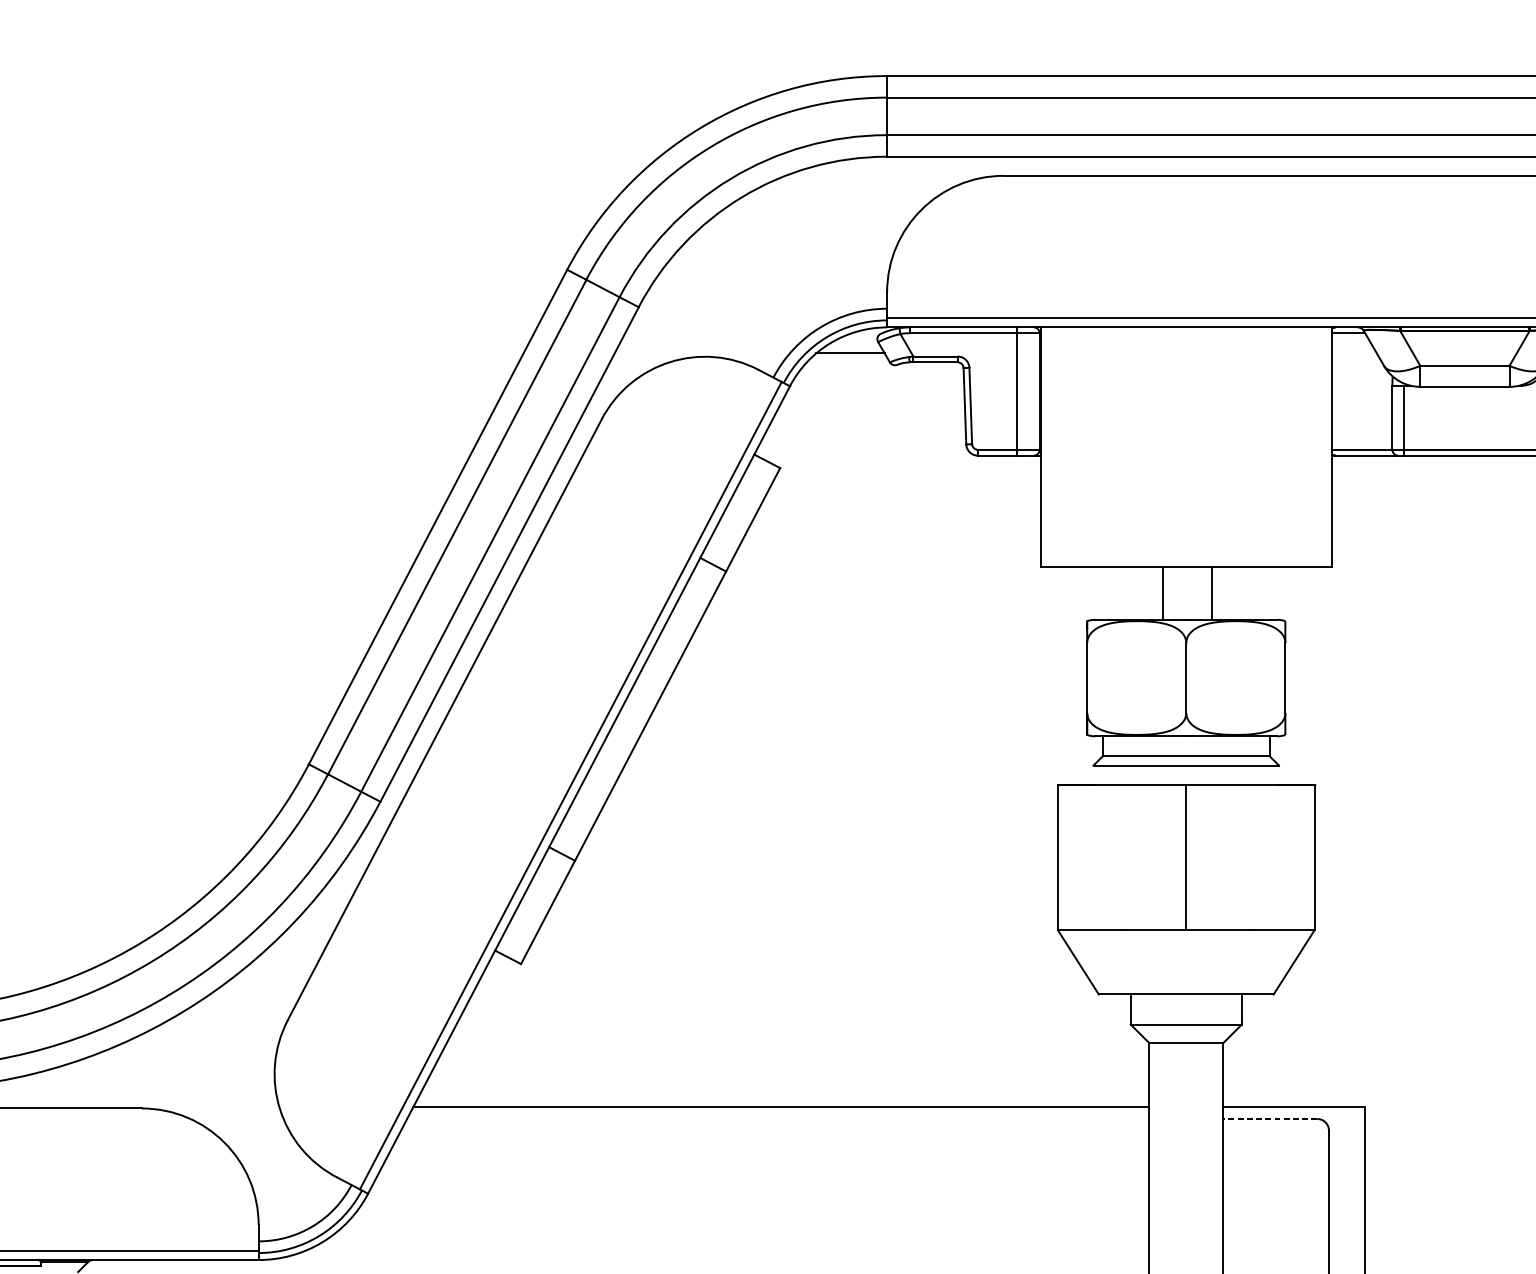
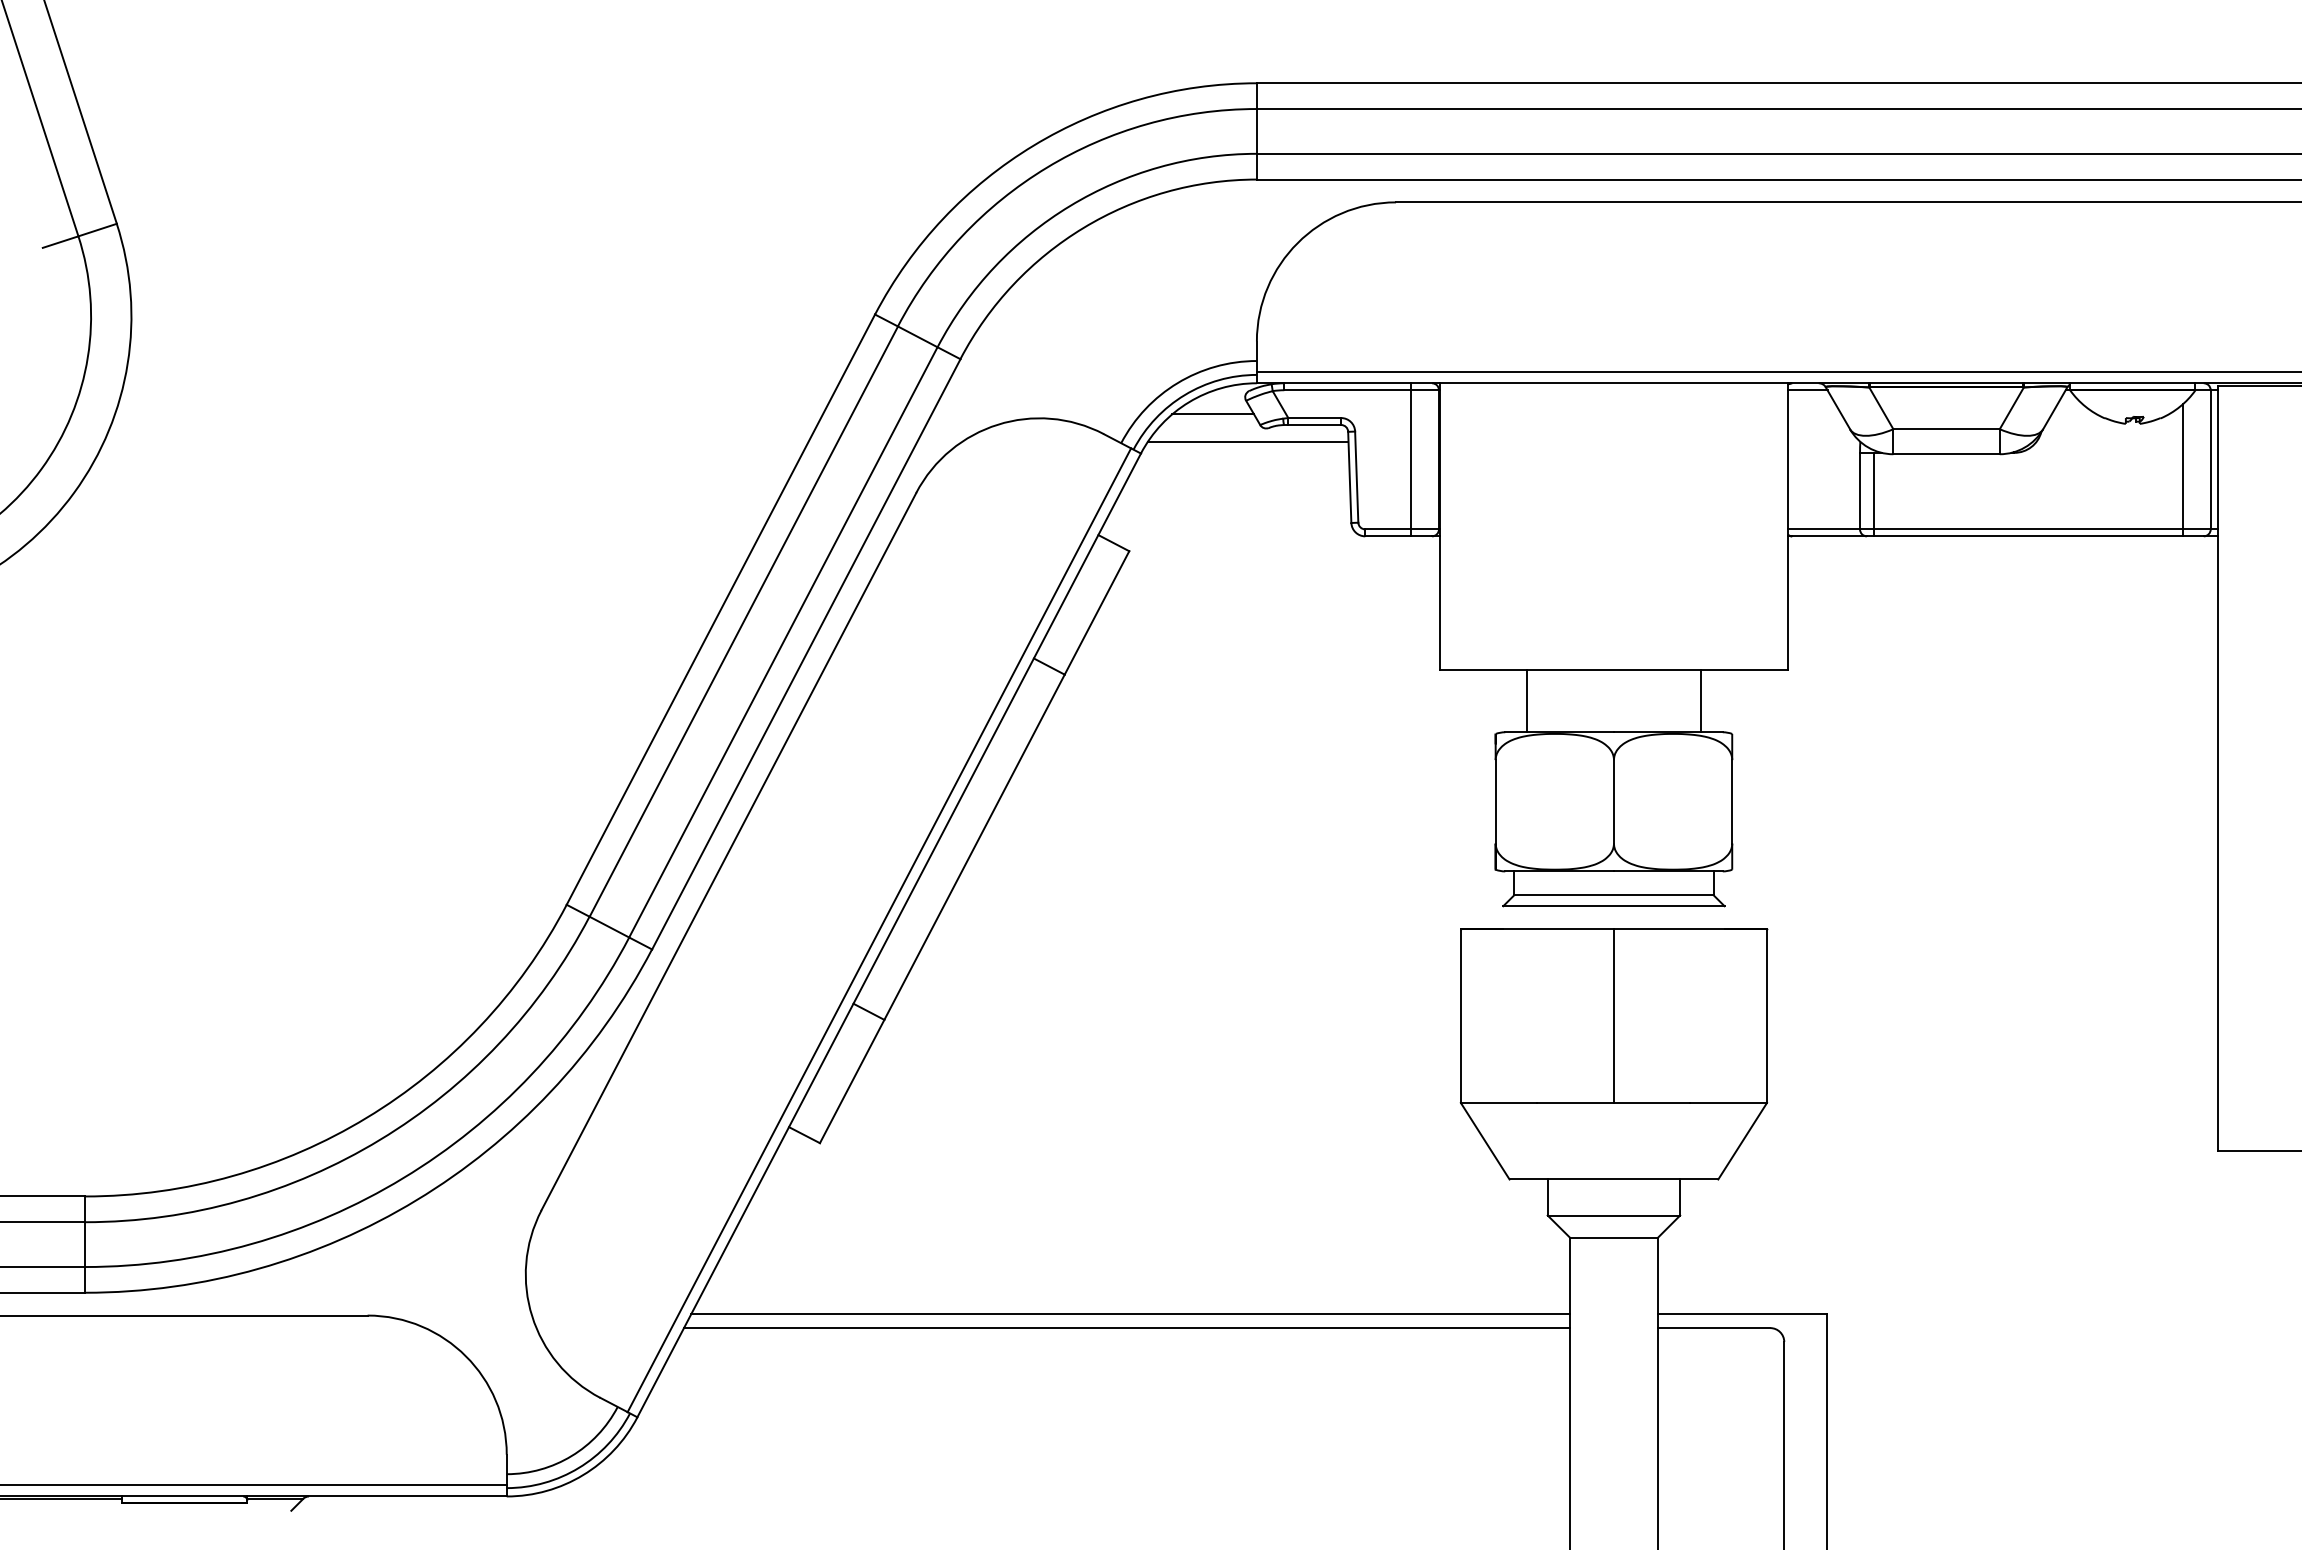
line: (879, 377) -> (1247, 442), added
line: (1163, 593) -> (1527, 700), moved
line: (1211, 593) -> (1700, 700), moved
line: (777, 1119) -> (1126, 1328), added
line: (1269, 1119) -> (1713, 1328), dashed -> solid

